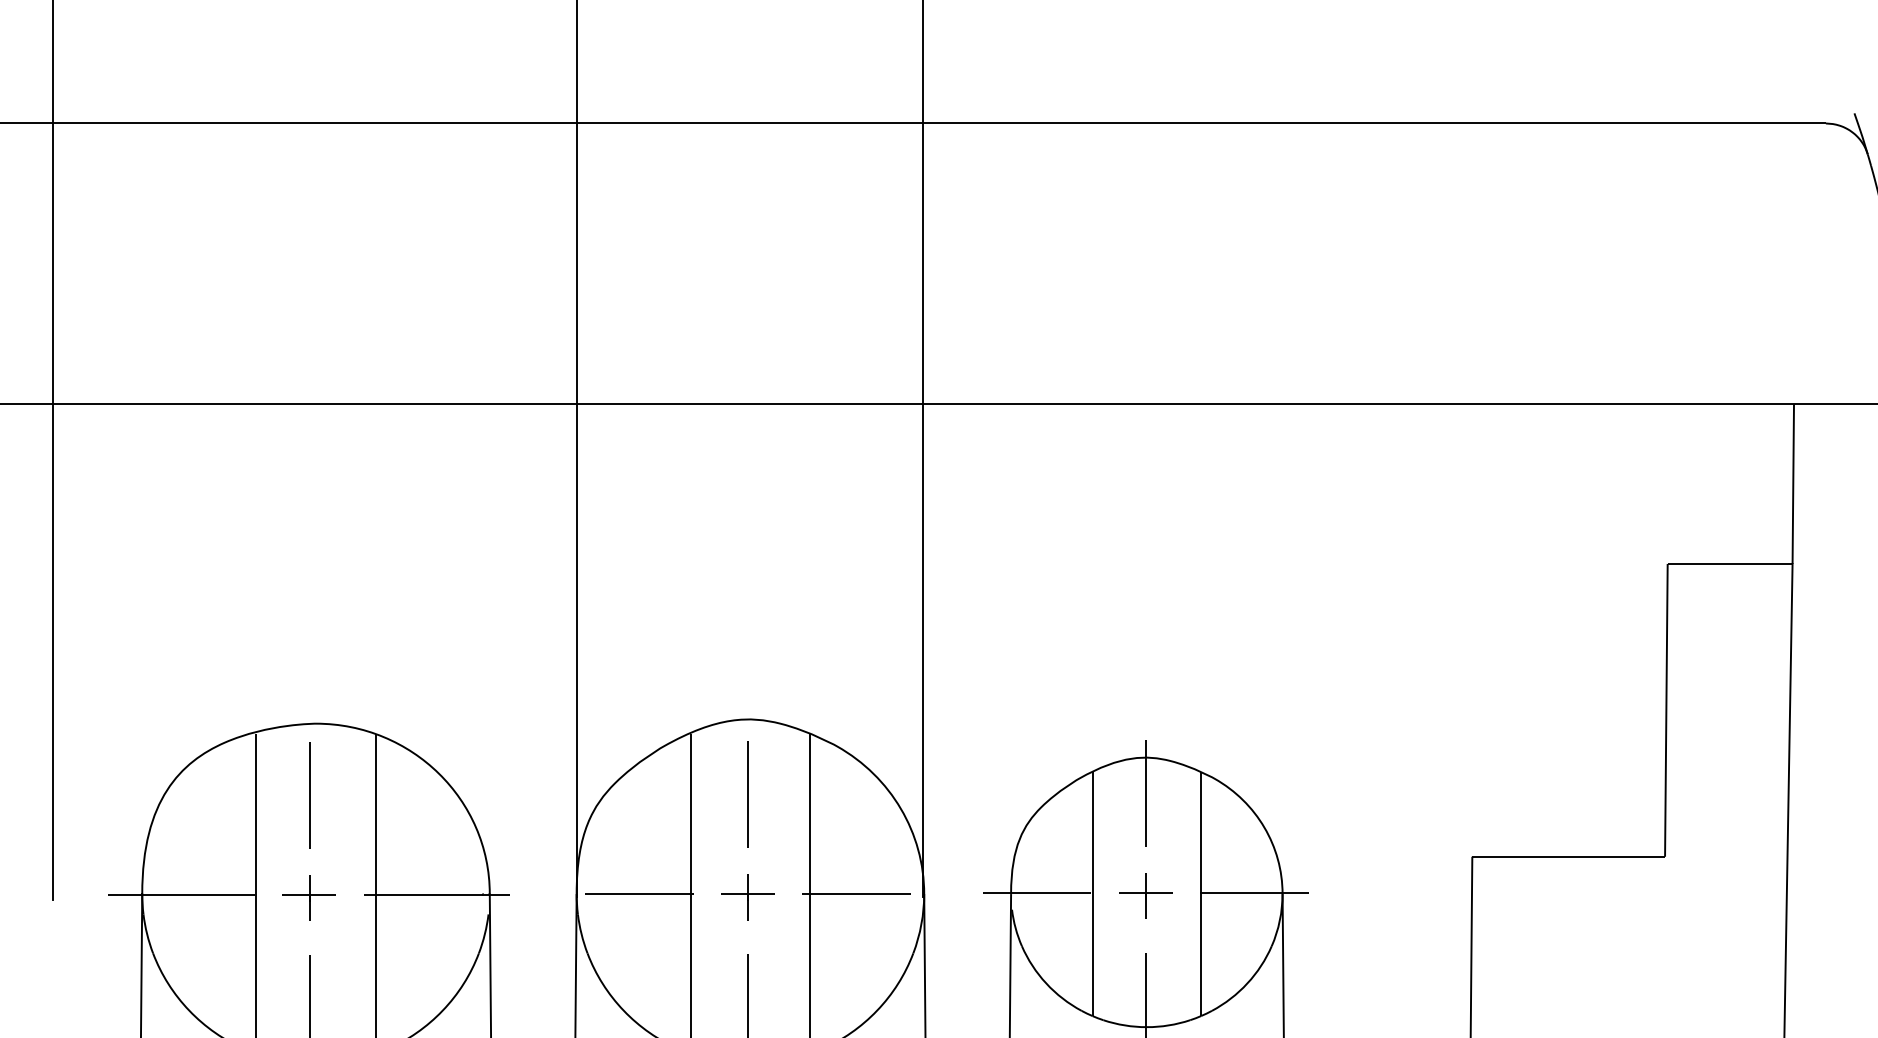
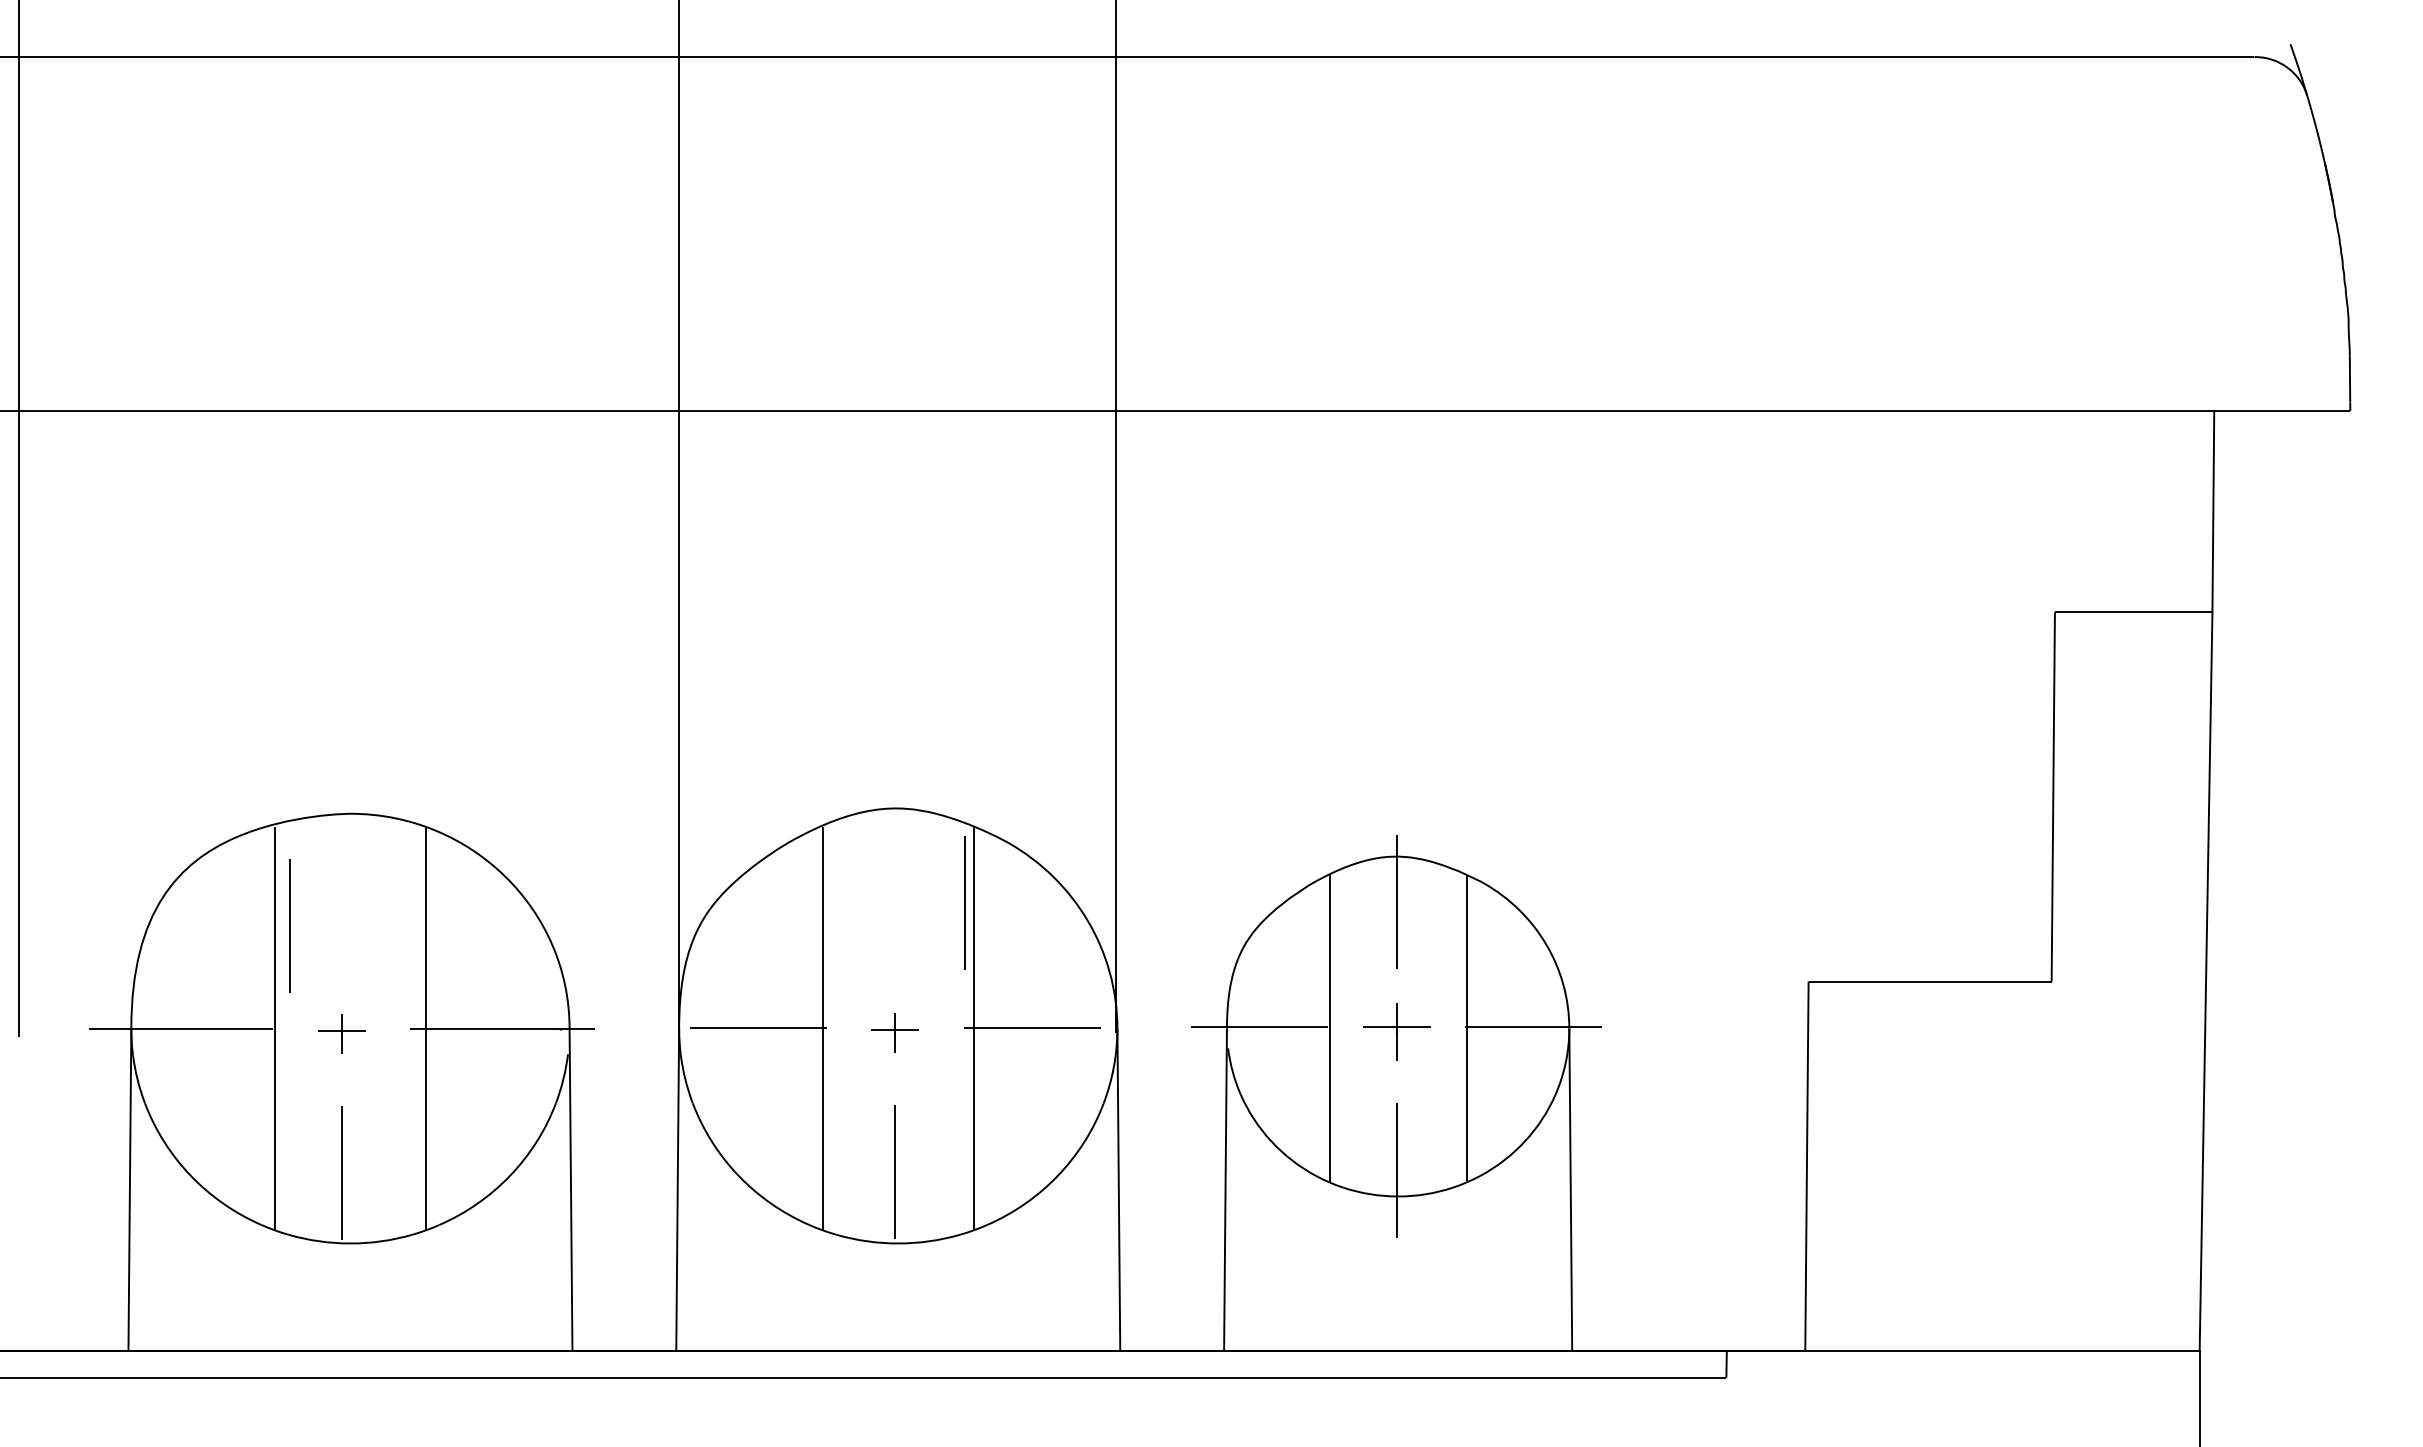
line: (308, 794) -> (289, 925), moved
line: (747, 794) -> (964, 902), moved
part: (308, 897) -> (341, 1033), size x0.7
part: (747, 897) -> (894, 1032), size x0.7

